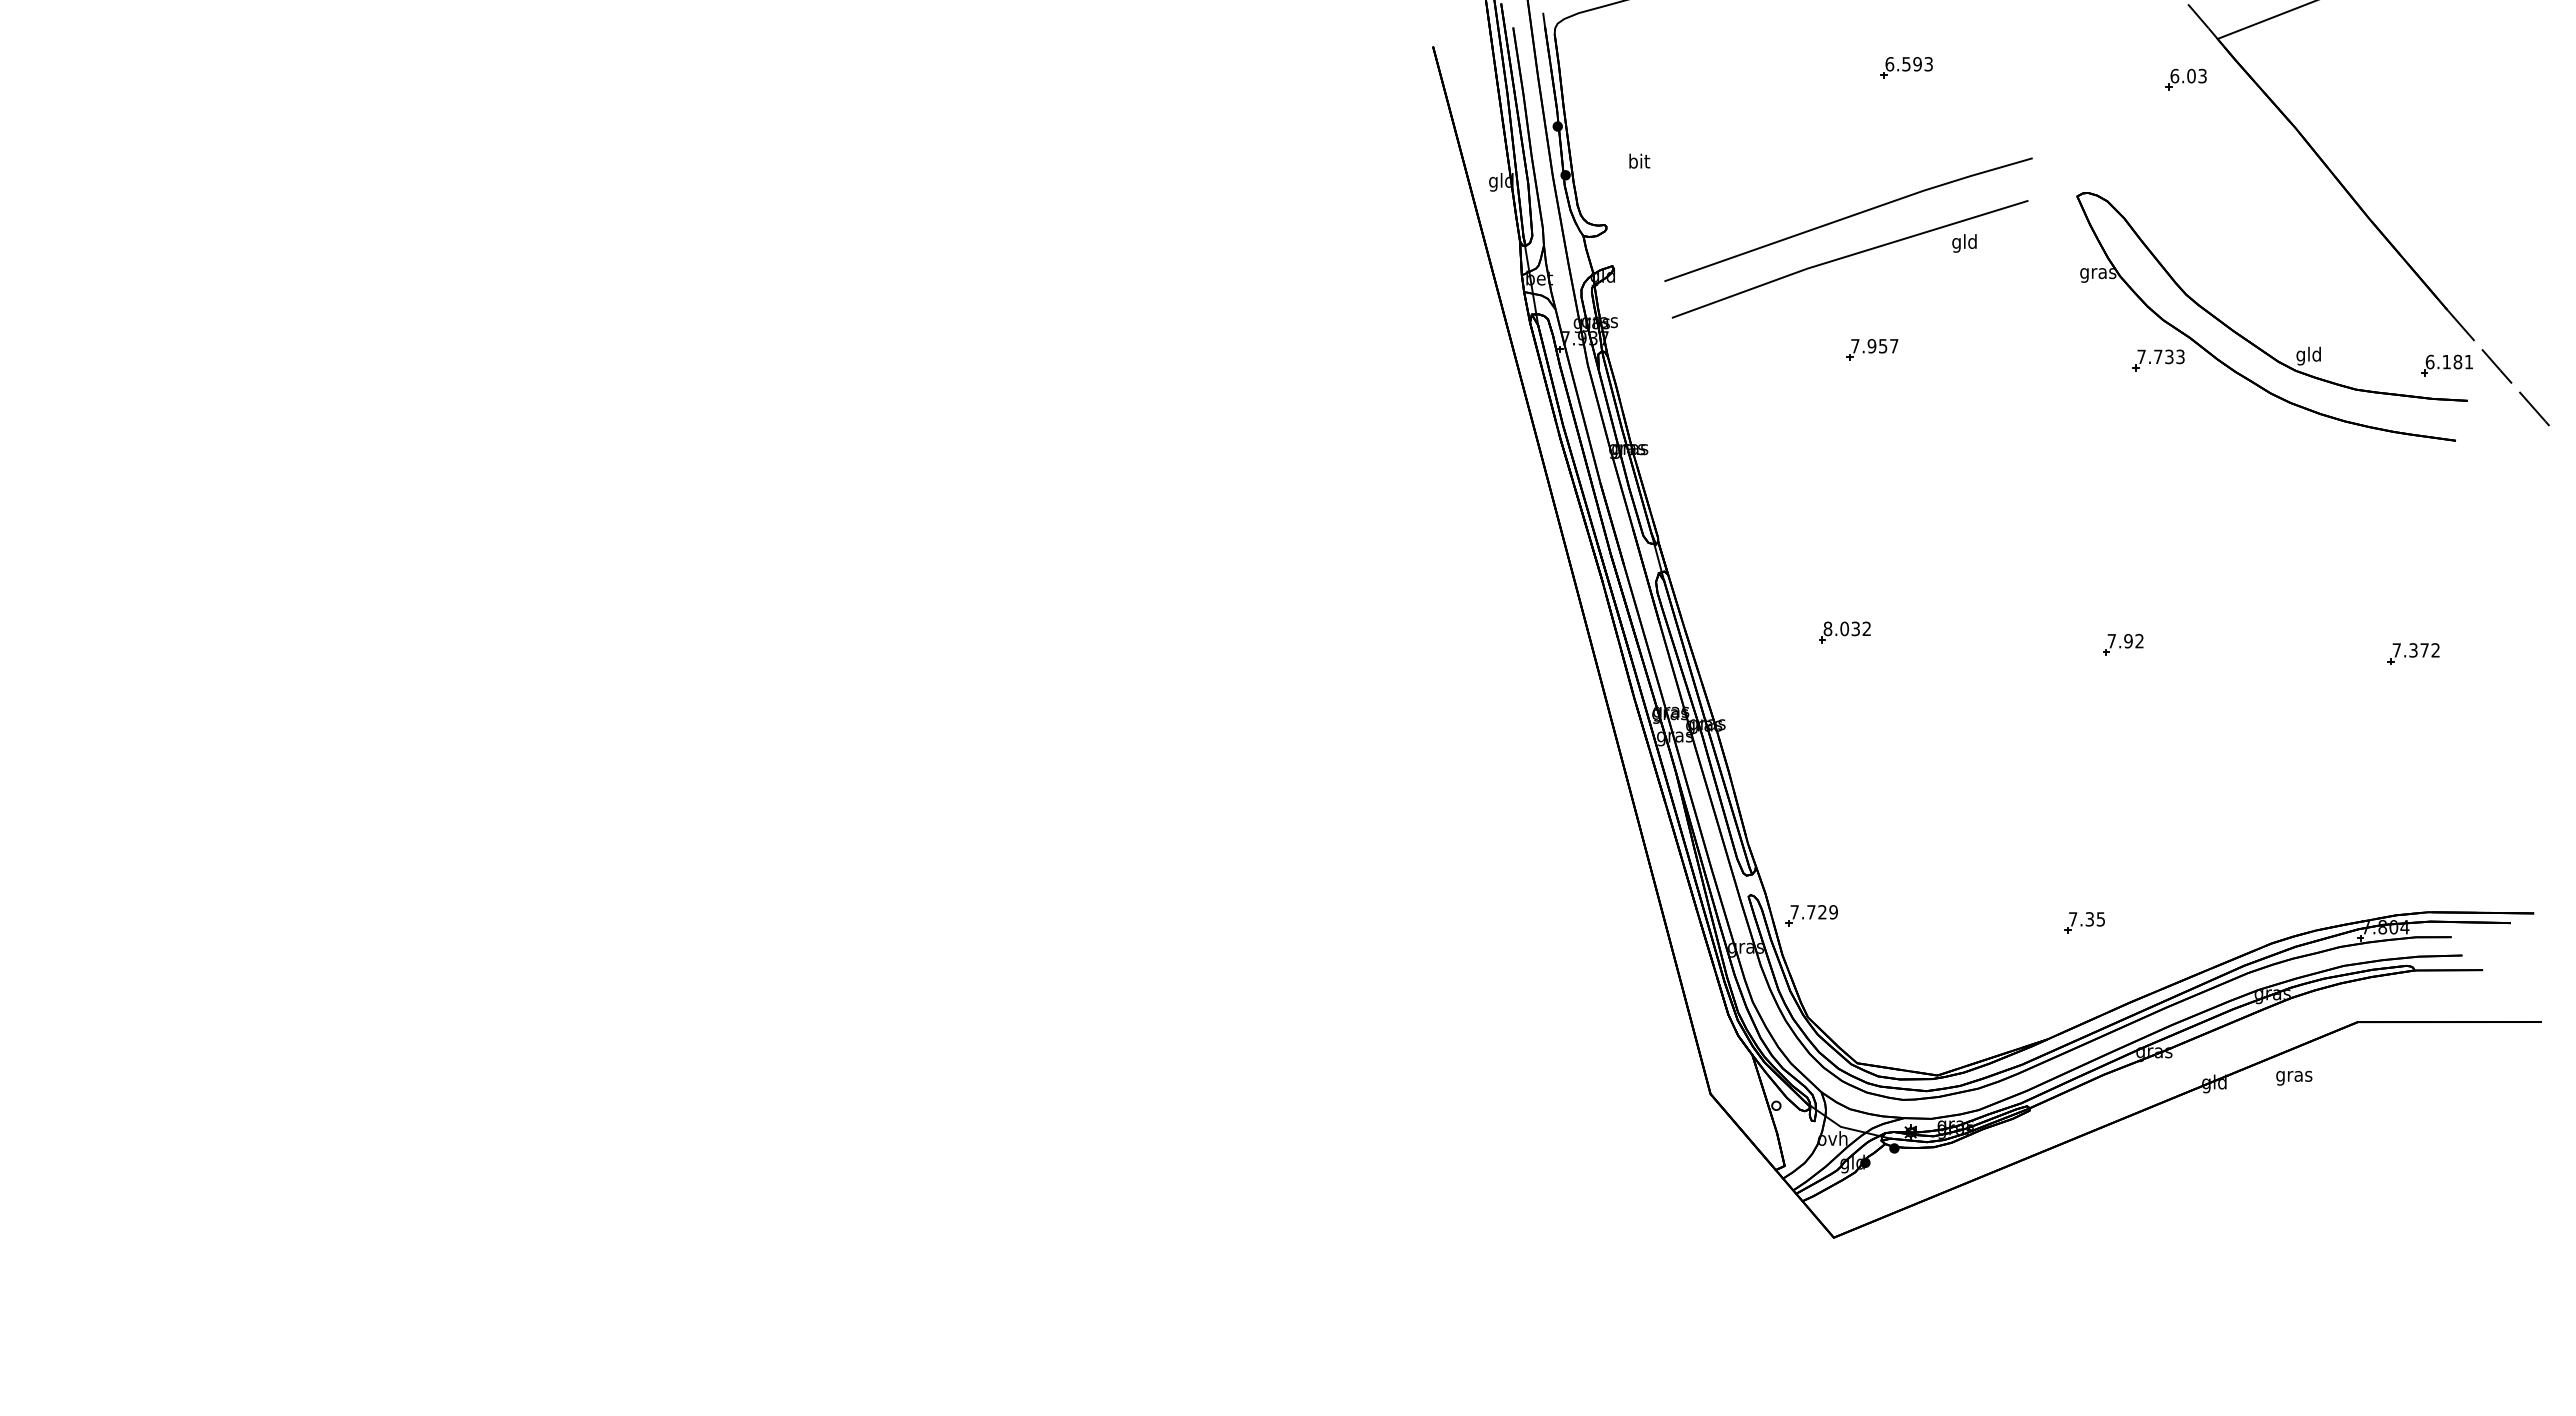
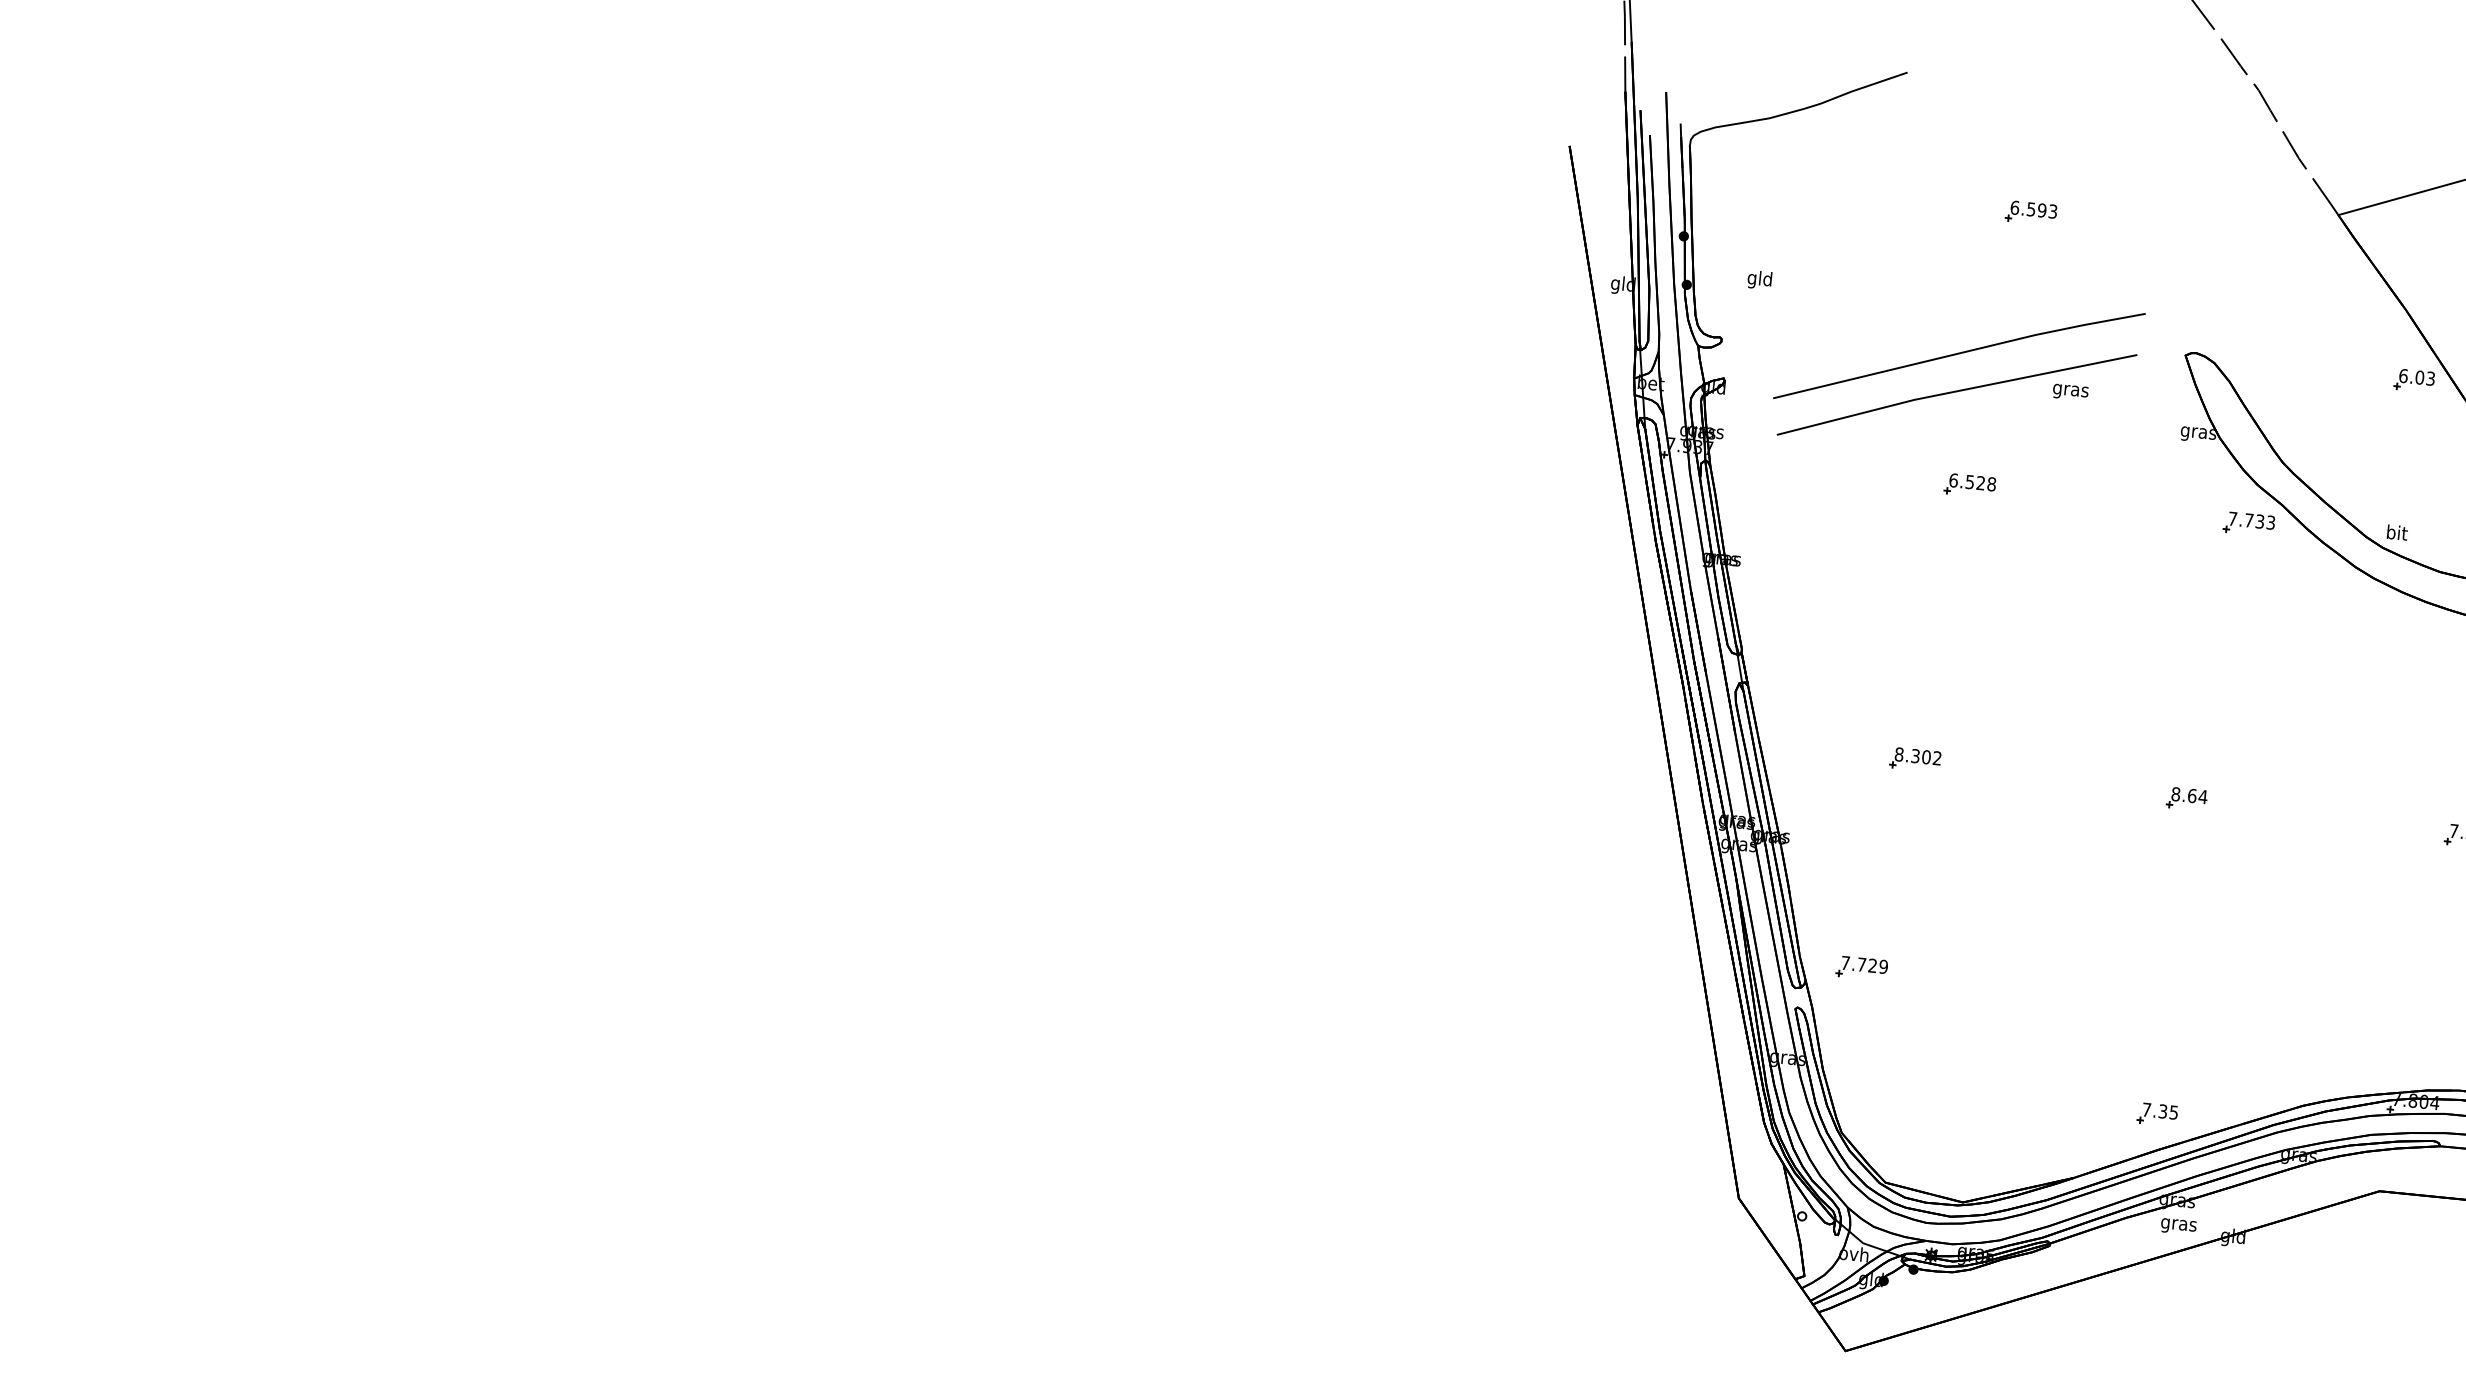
part: (2185, 79) -> (2413, 380), moved
text: (1638, 162) -> (1759, 279), bit -> gld
text: (1964, 243) -> (2070, 390), gld -> gras
text: (1874, 346) -> (1972, 482), 7.957 -> 6.528
text: (2308, 355) -> (2396, 533), gld -> bit
text: (1850, 628) -> (1921, 756), 8.032 -> 8.302
text: (2125, 640) -> (2189, 794), 7.92 -> 8.64
part: (1811, 915) -> (1861, 967), moved
part: (2084, 922) -> (2157, 1114), moved
text: (2294, 1078) -> (2178, 1226), moved

